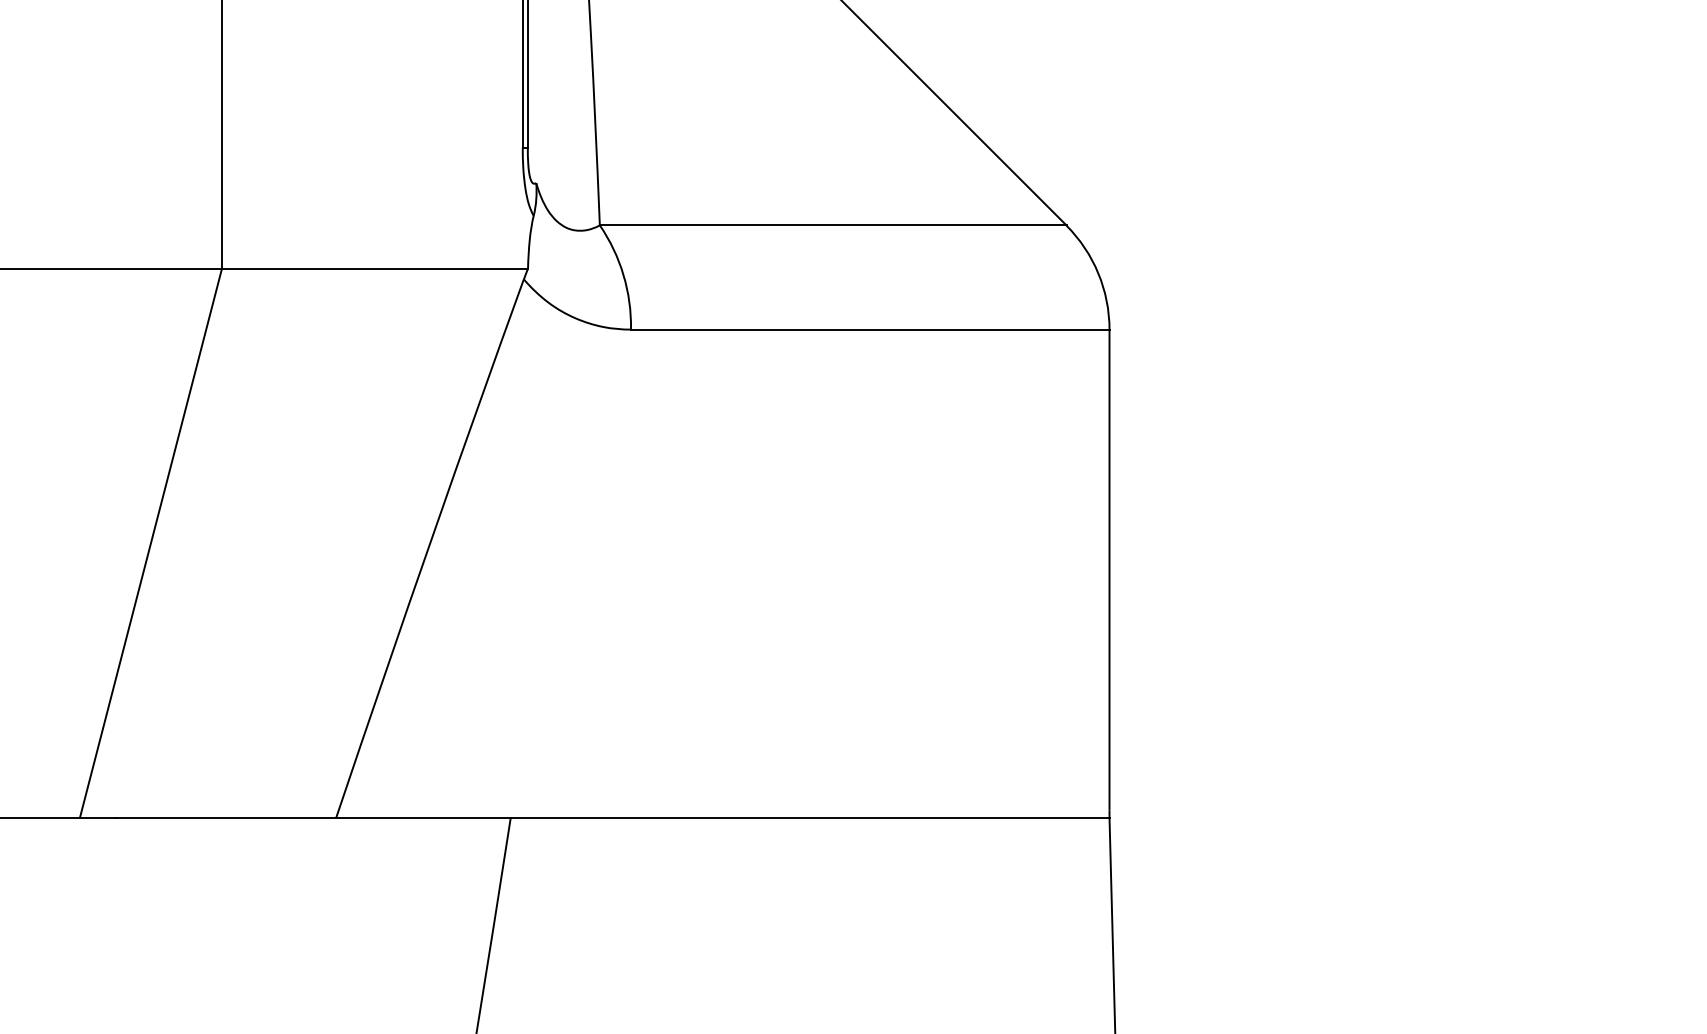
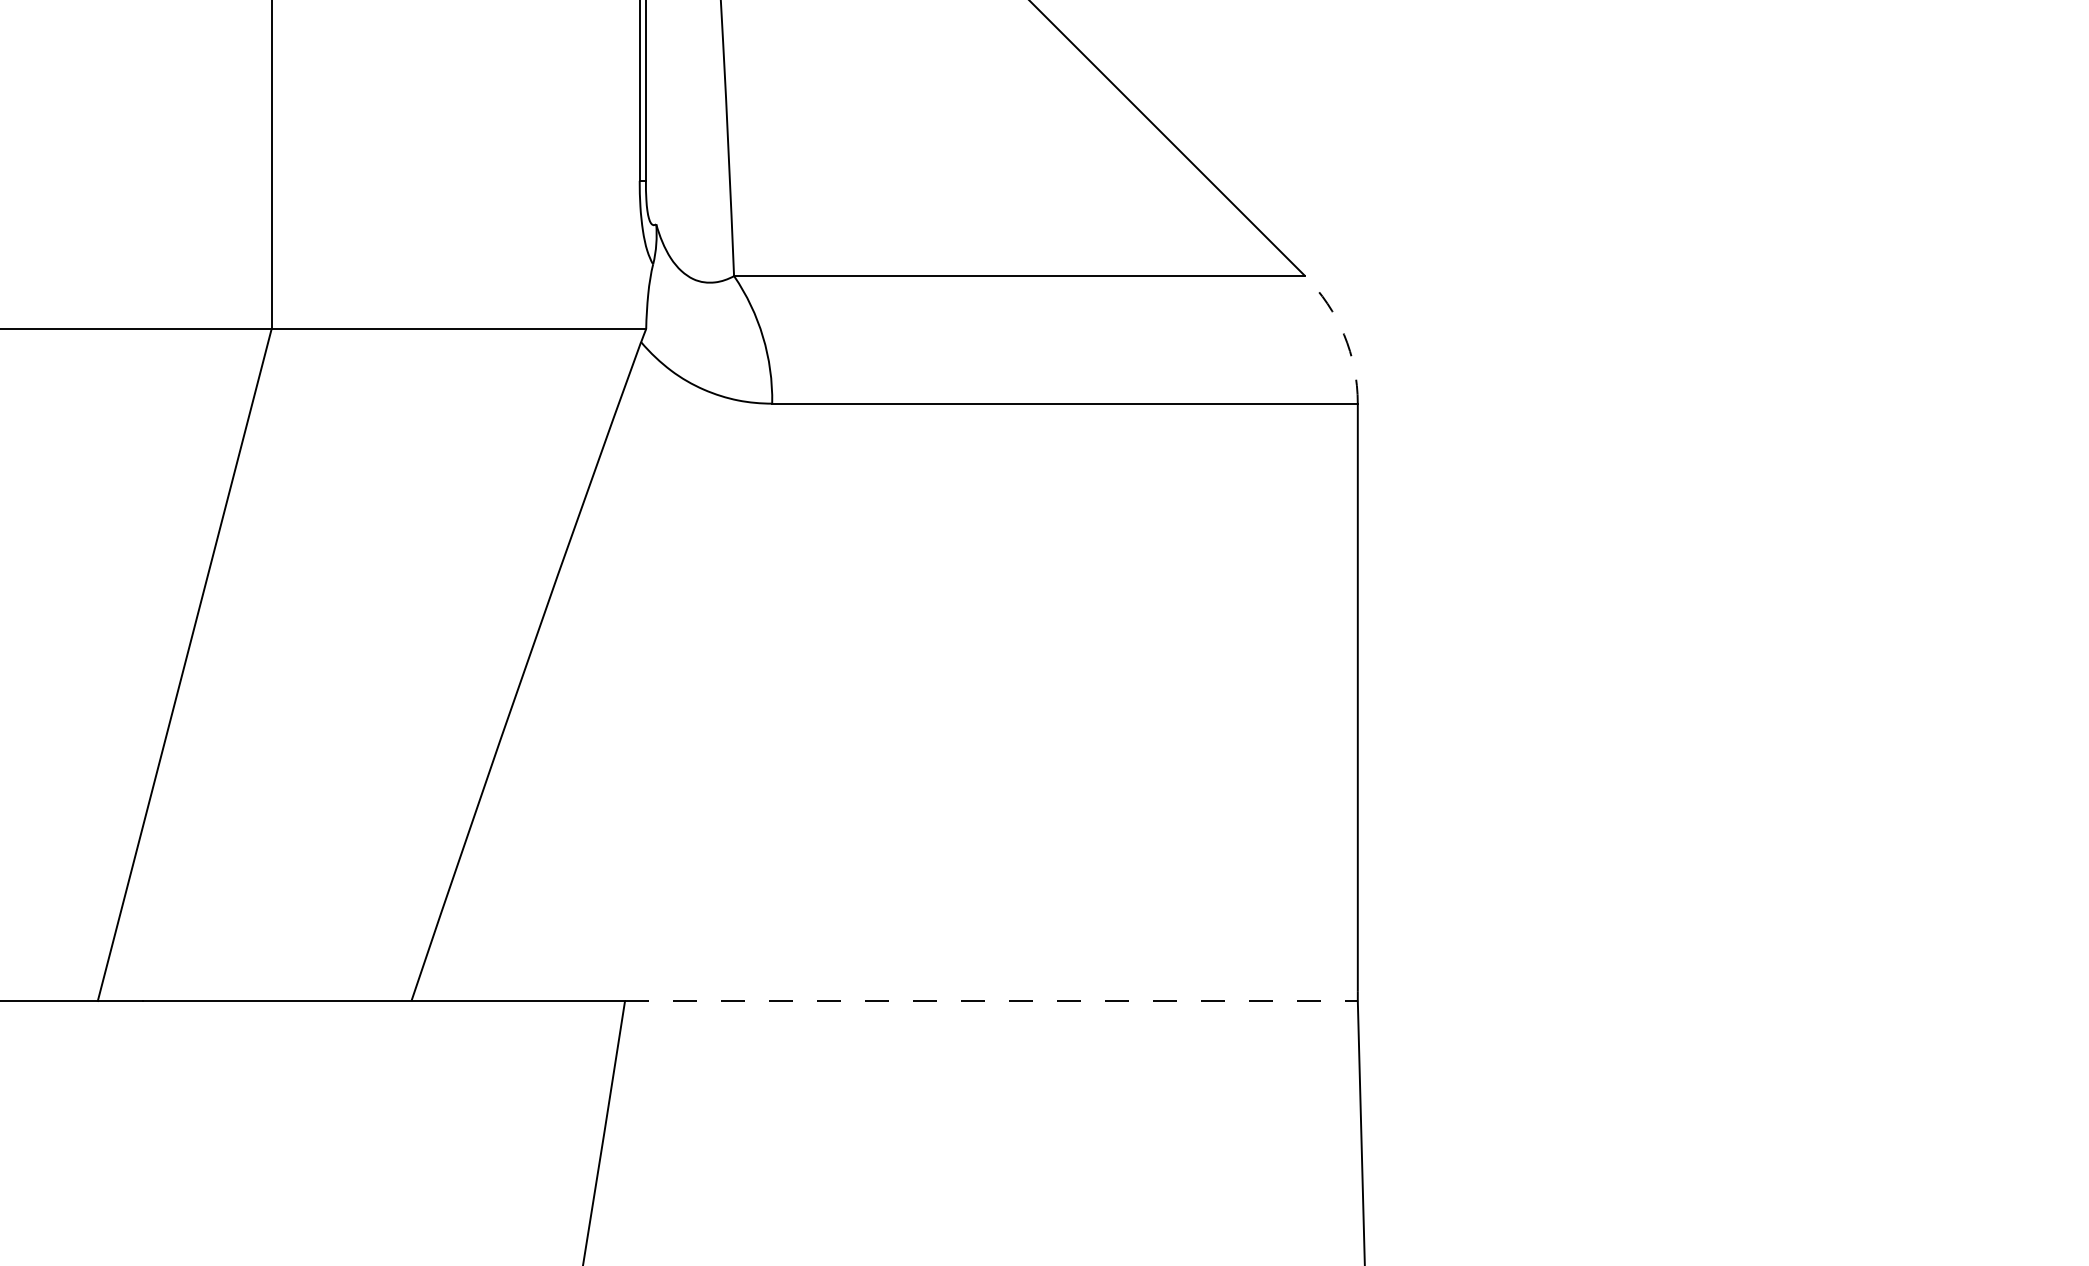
arc: (1098, 273) -> (1344, 334), solid -> dashed
line: (810, 818) -> (991, 1001), solid -> dashed

